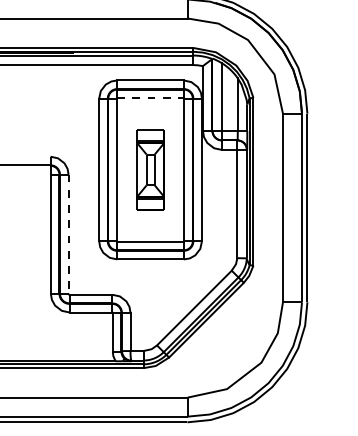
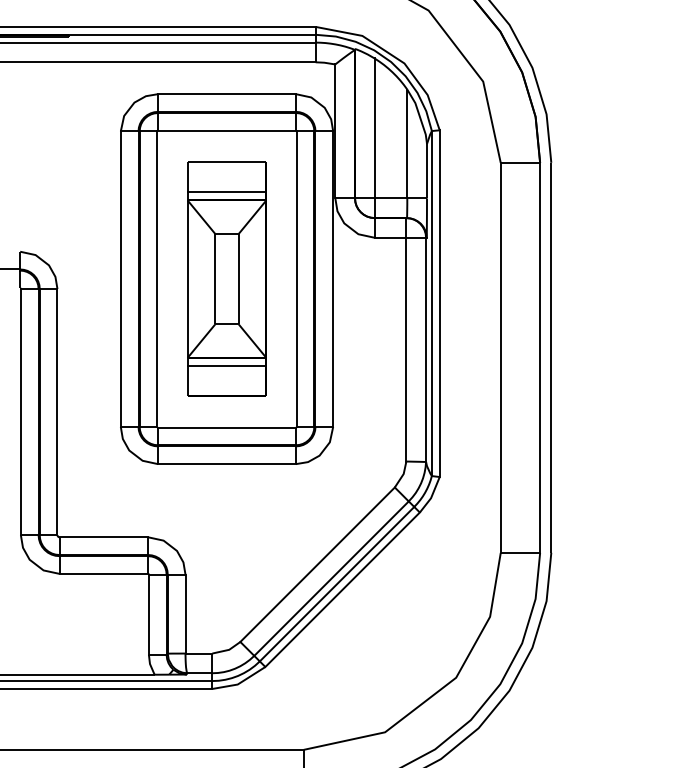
line: (151, 98) -> (228, 131), dashed -> solid
part: (150, 169) -> (226, 278), size x1.43
line: (68, 234) -> (57, 412), dashed -> solid

